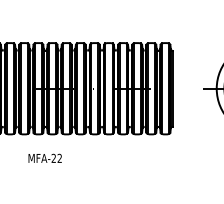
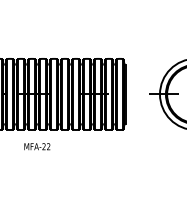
text: (45, 158) -> (37, 146), moved

